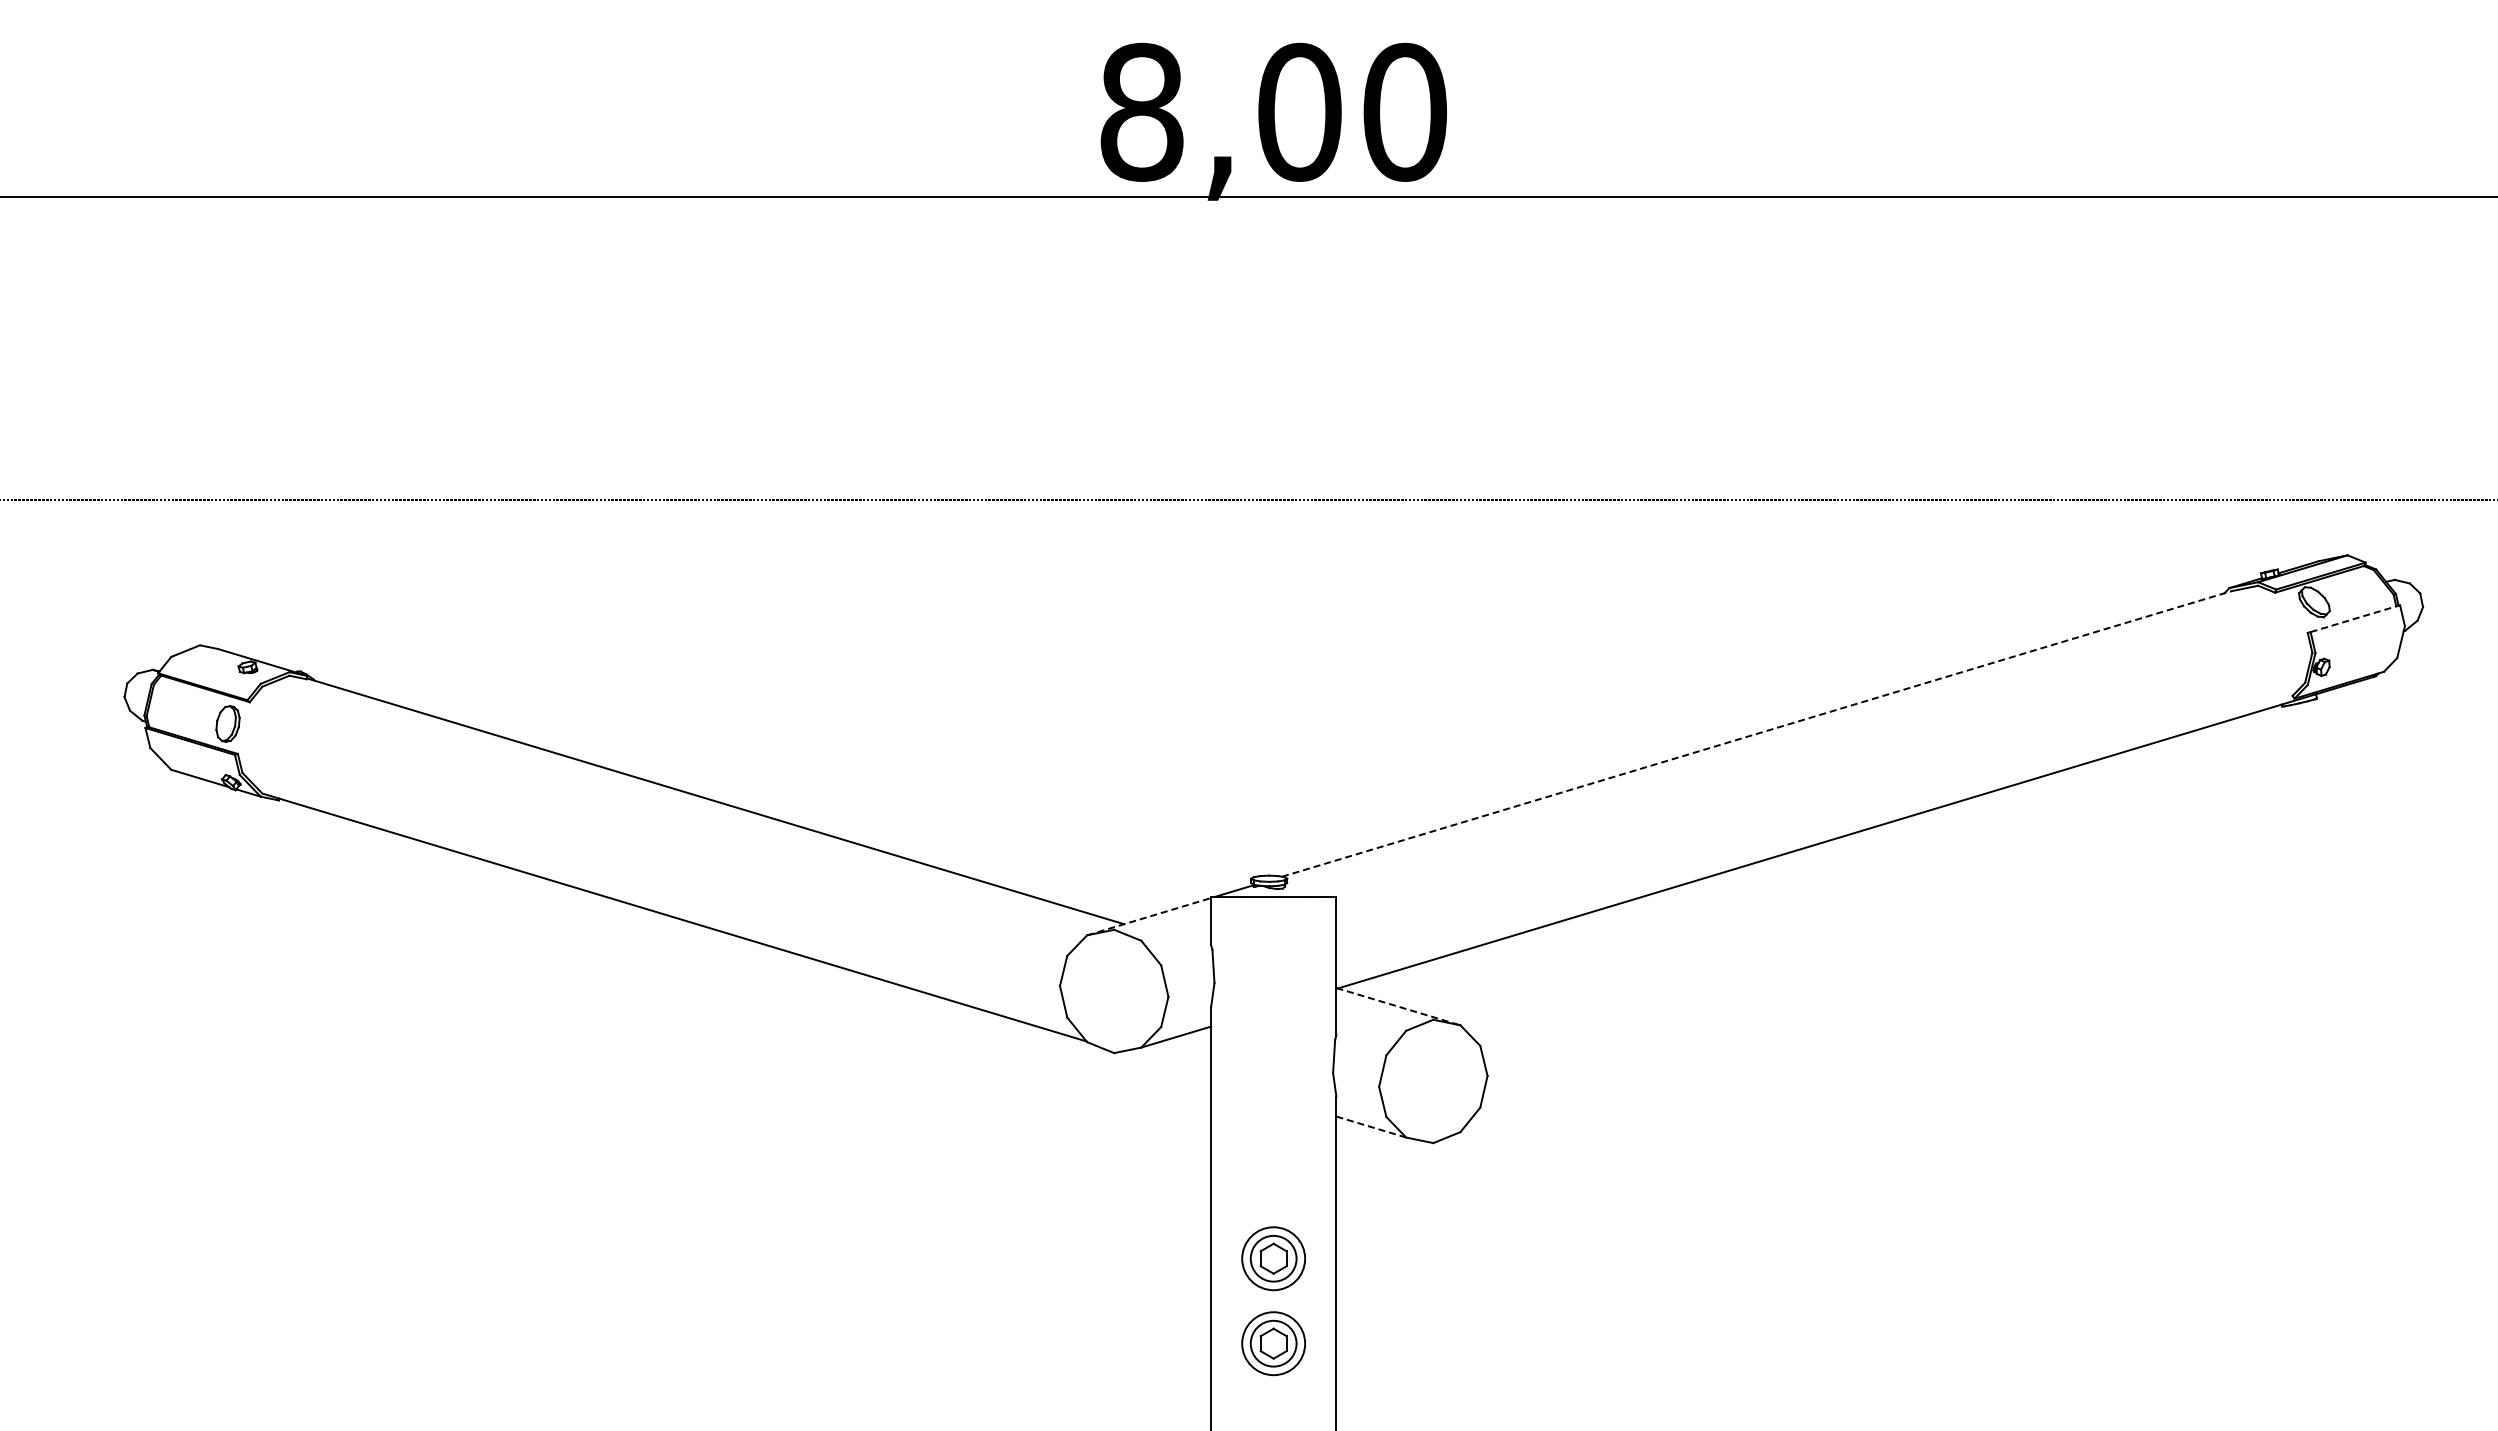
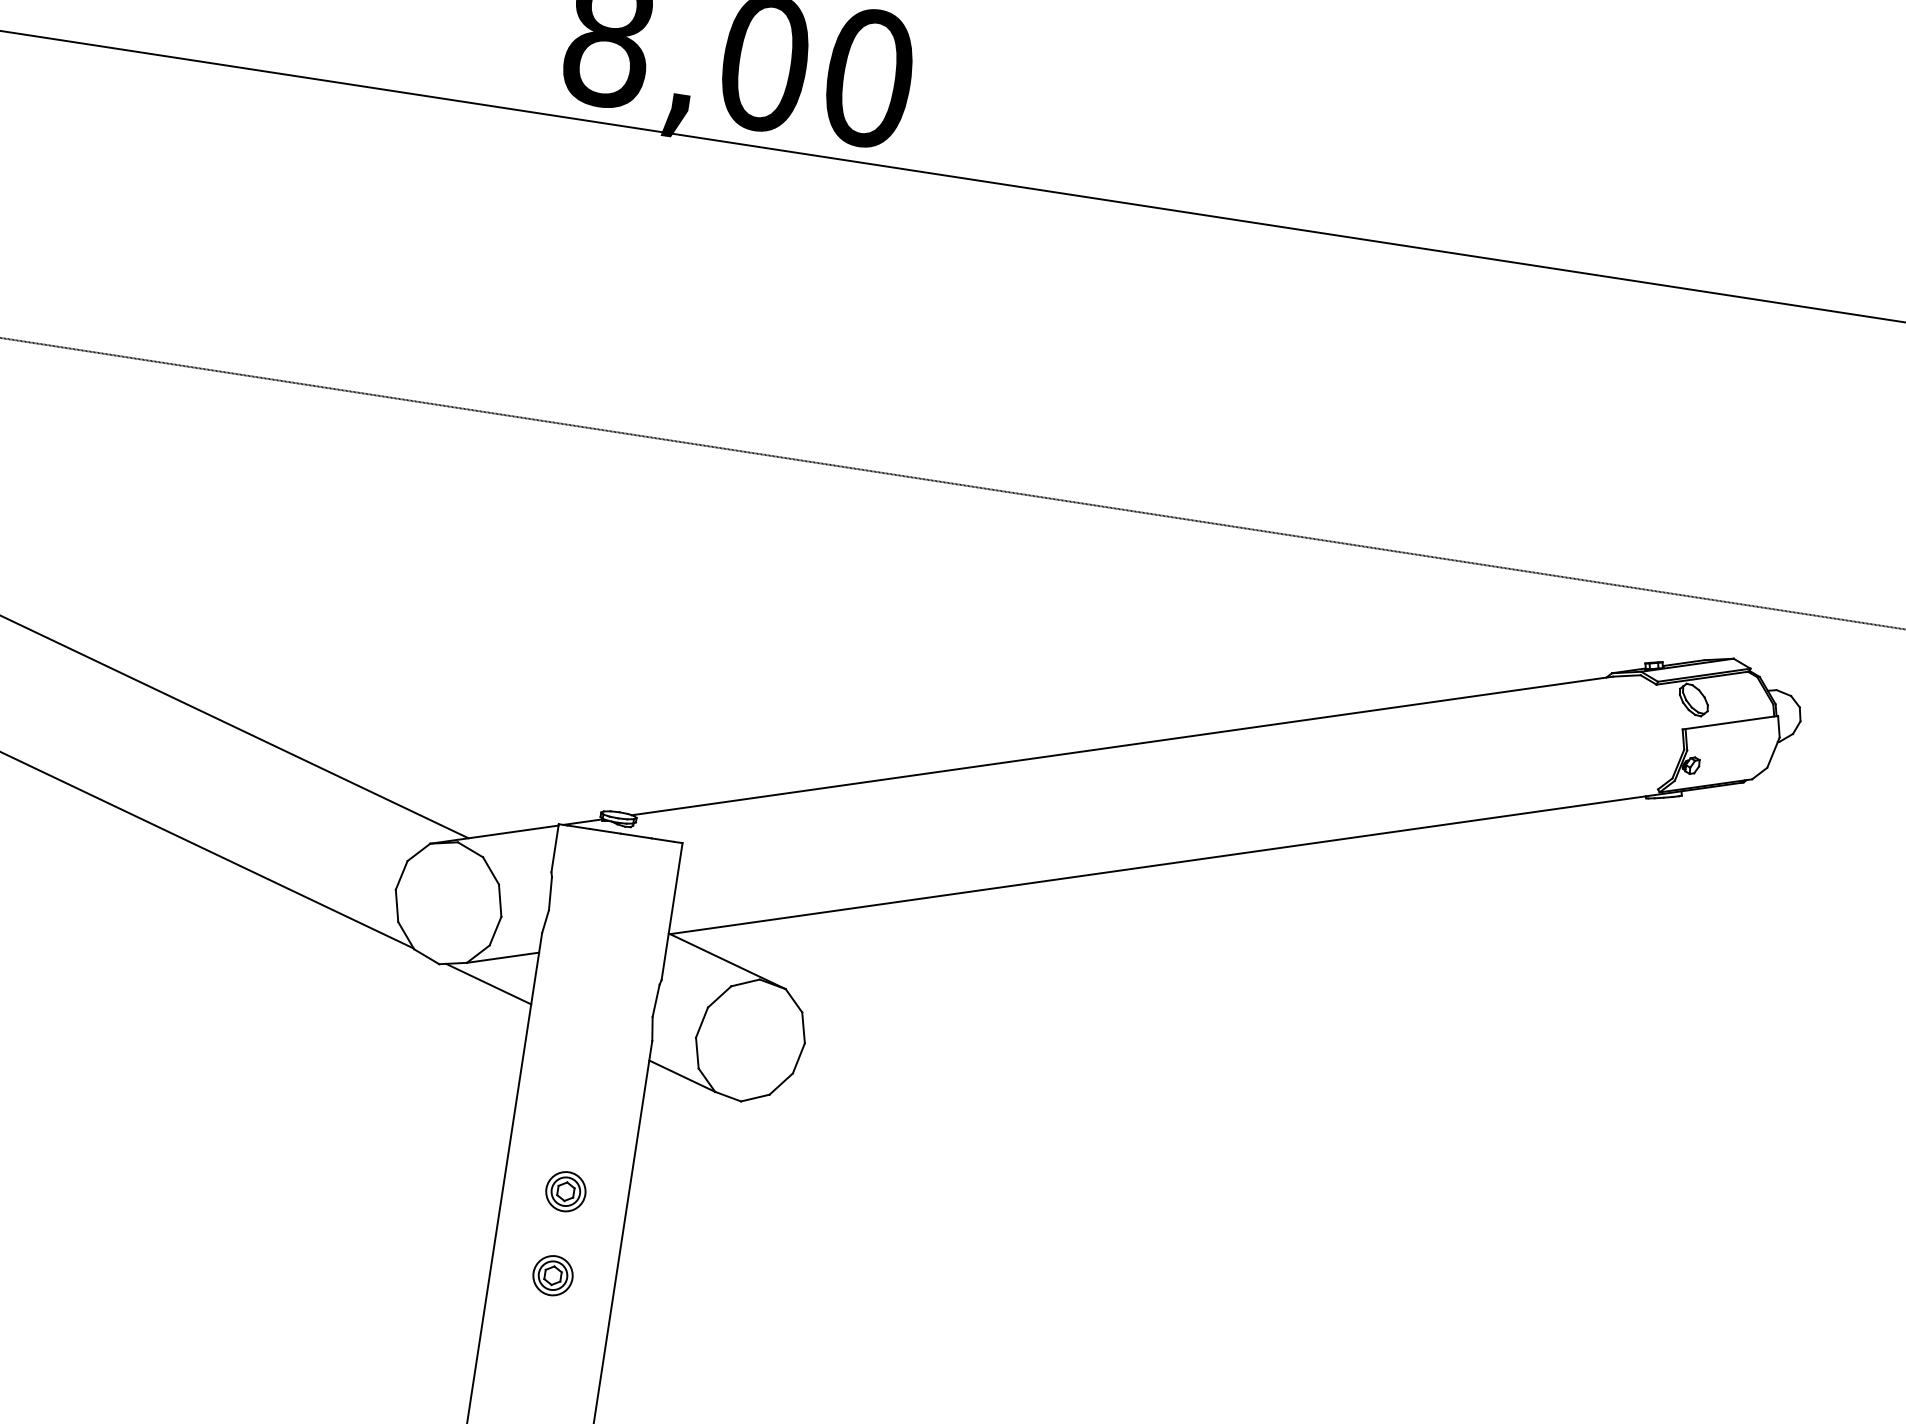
line: (2355, 618) -> (1732, 722), dashed -> solid
line: (1756, 734) -> (1122, 746), dashed -> solid
line: (1149, 916) -> (494, 834), dashed -> solid
line: (1398, 1006) -> (727, 961), dashed -> solid
line: (1165, 1064) -> (488, 983), added
line: (1371, 1127) -> (682, 1076), dashed -> solid
part: (1273, 1258) -> (565, 1191), size x0.62
part: (1273, 1343) -> (552, 1275), size x0.62

